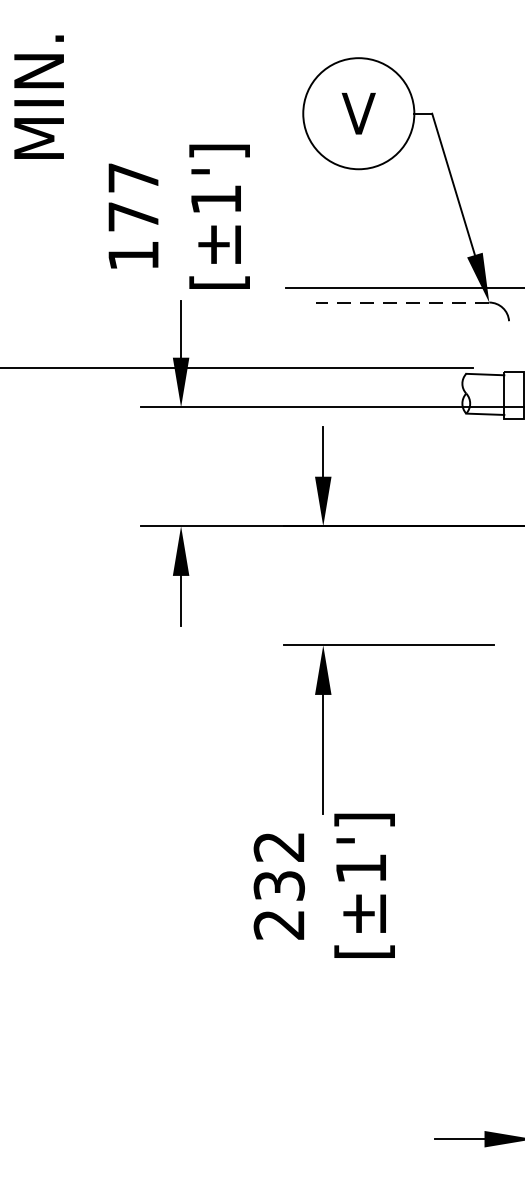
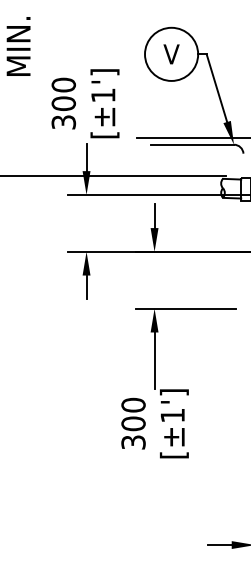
text: (132, 216) -> (63, 103), 177 -> 300
line: (402, 302) -> (192, 144), dashed -> solid
text: (279, 885) -> (133, 423), 232 -> 300

